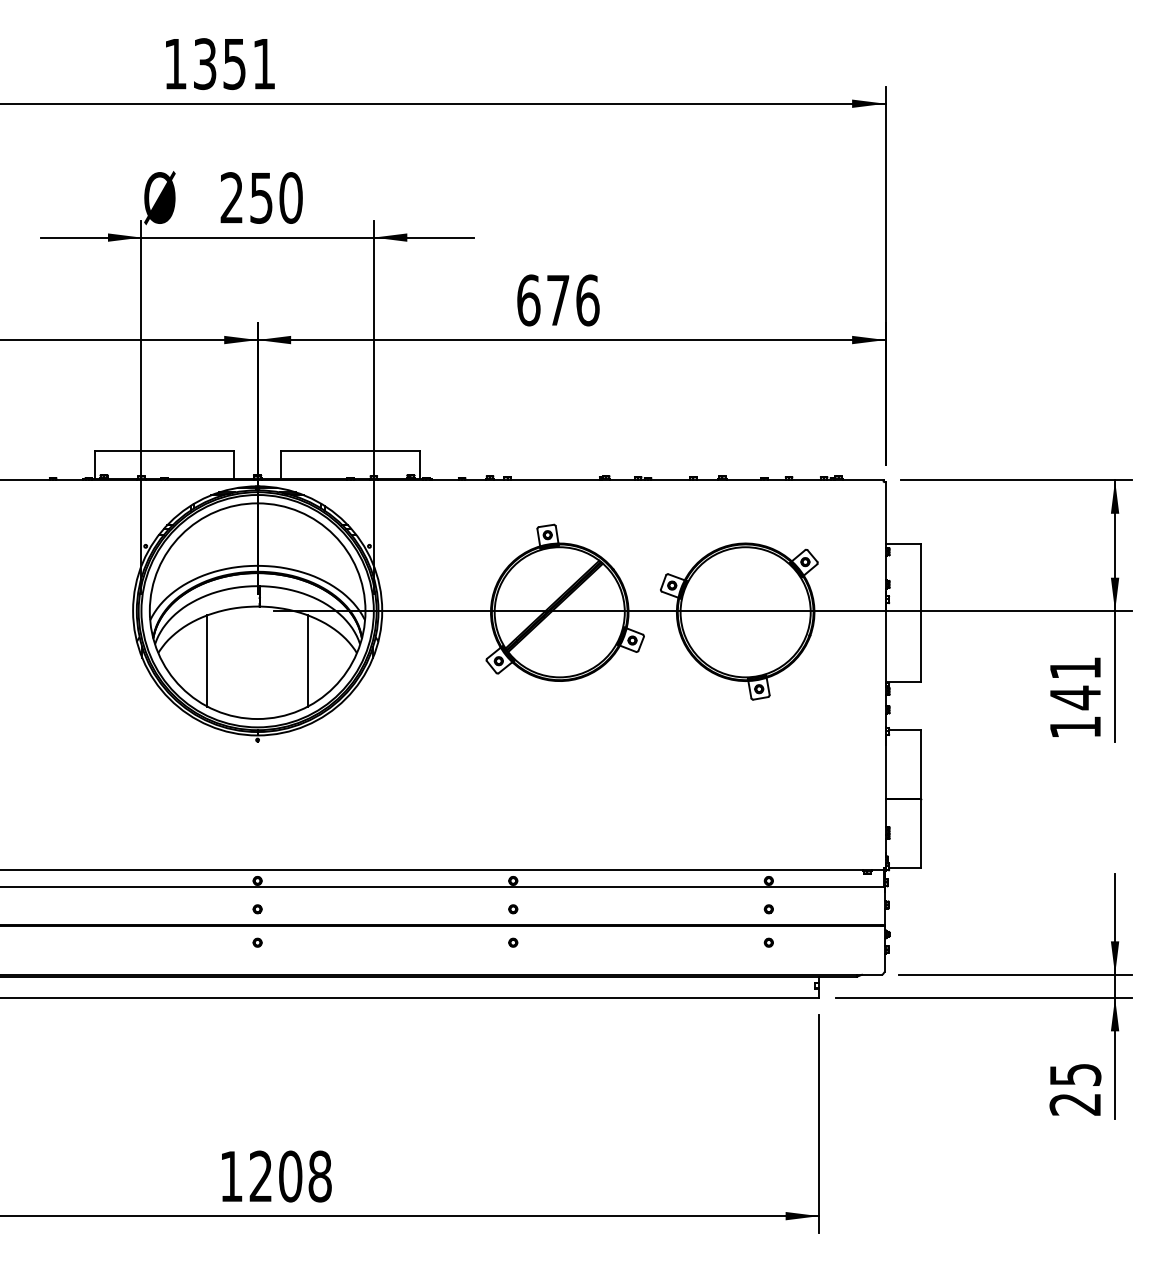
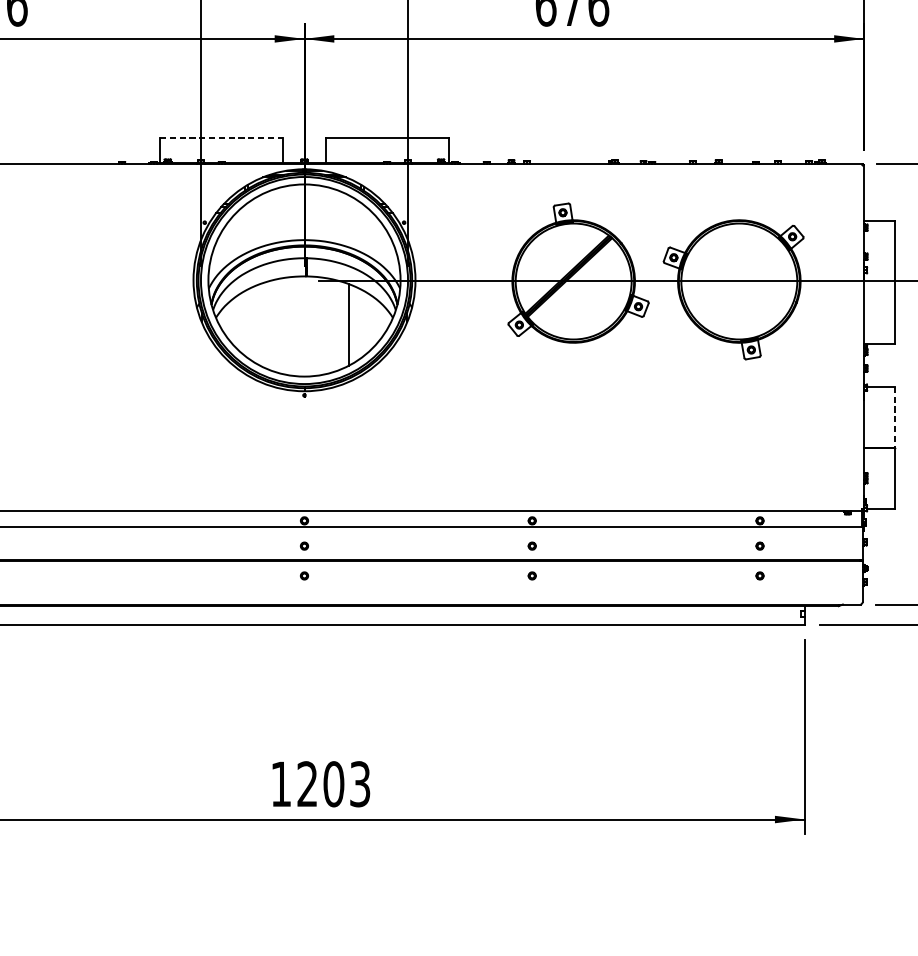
line: (165, 451) -> (222, 138), solid -> dashed
line: (207, 660) -> (259, 324), removed
line: (920, 765) -> (895, 418), solid -> dashed
text: (319, 1176) -> (359, 784), 1208 -> 1203

